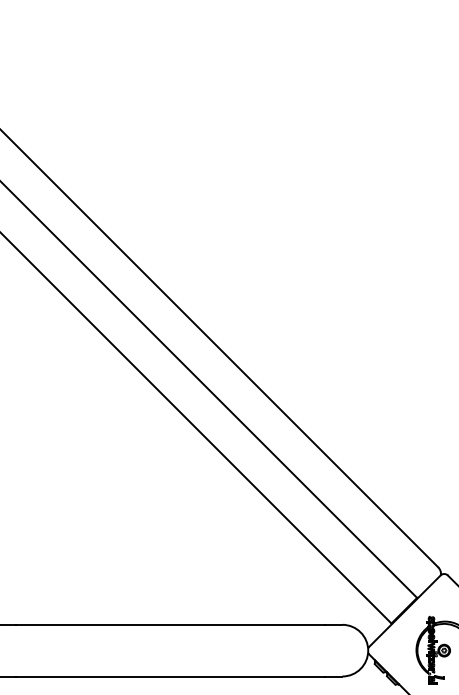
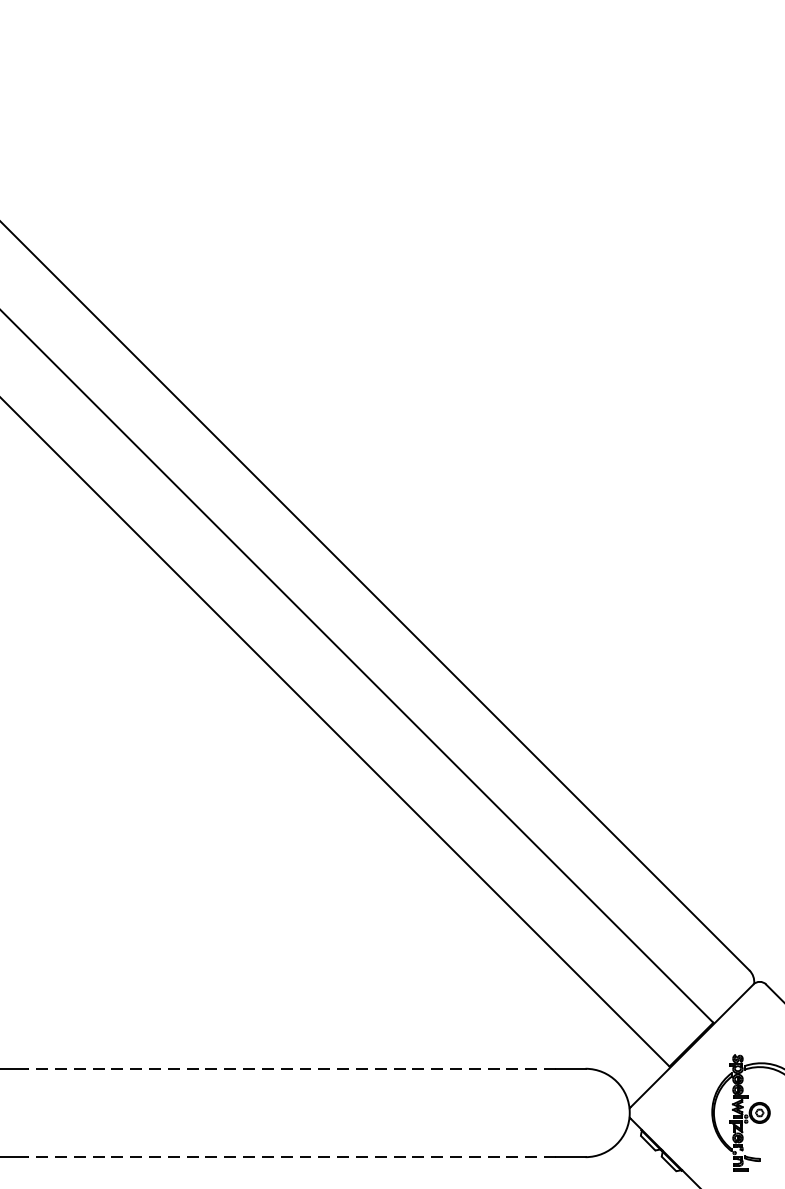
line: (170, 624) -> (291, 1068), solid -> dashed
line: (170, 676) -> (291, 1157), solid -> dashed

